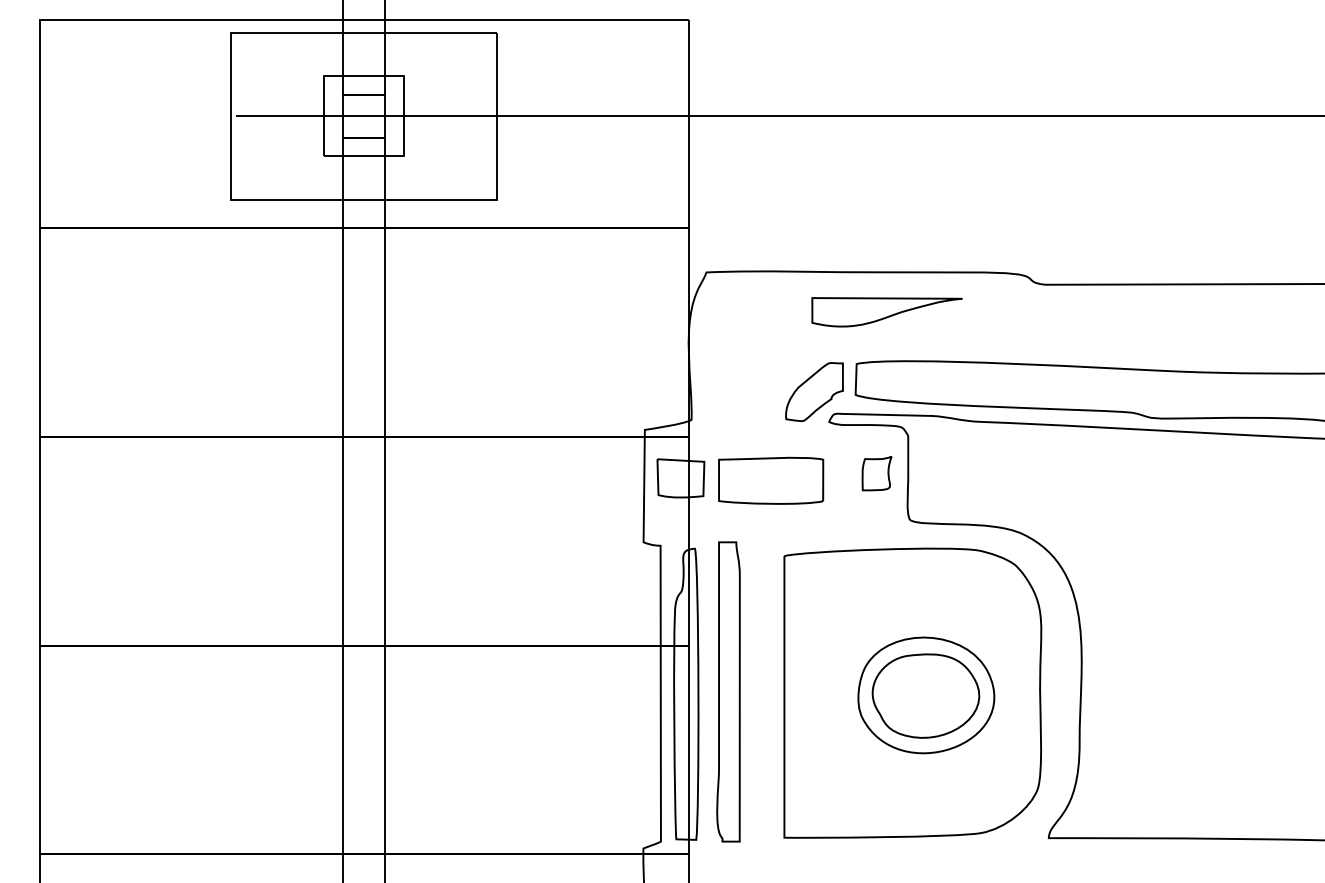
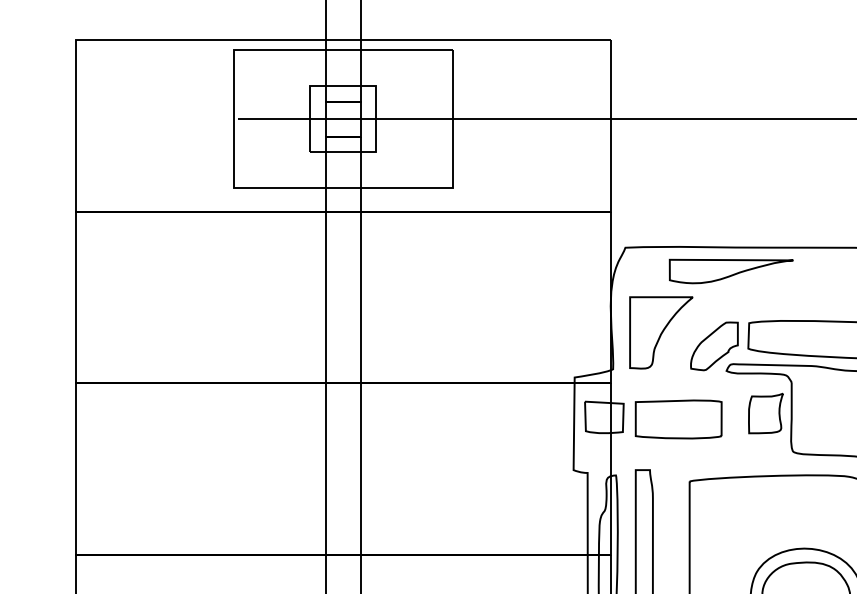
part: (886, 312) -> (730, 271), moved
part: (750, 375) -> (661, 332), added
part: (876, 473) -> (765, 413), size x1.43

